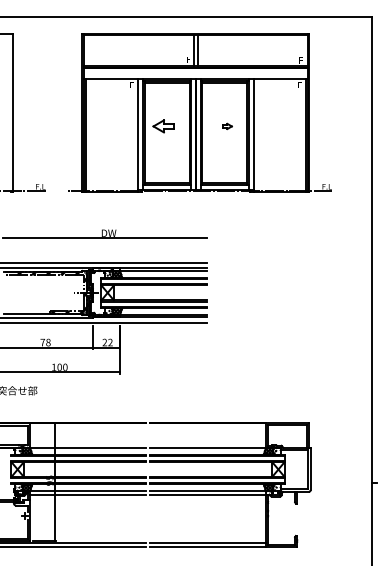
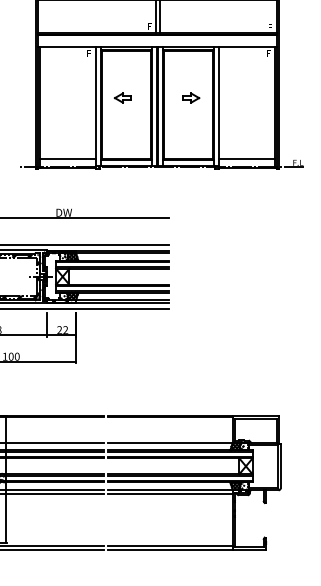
part: (163, 126) -> (122, 98), size x0.71
part: (227, 126) -> (191, 98), size x1.67
line: (112, 183) -> (67, 159), added
line: (279, 183) -> (247, 159), added

